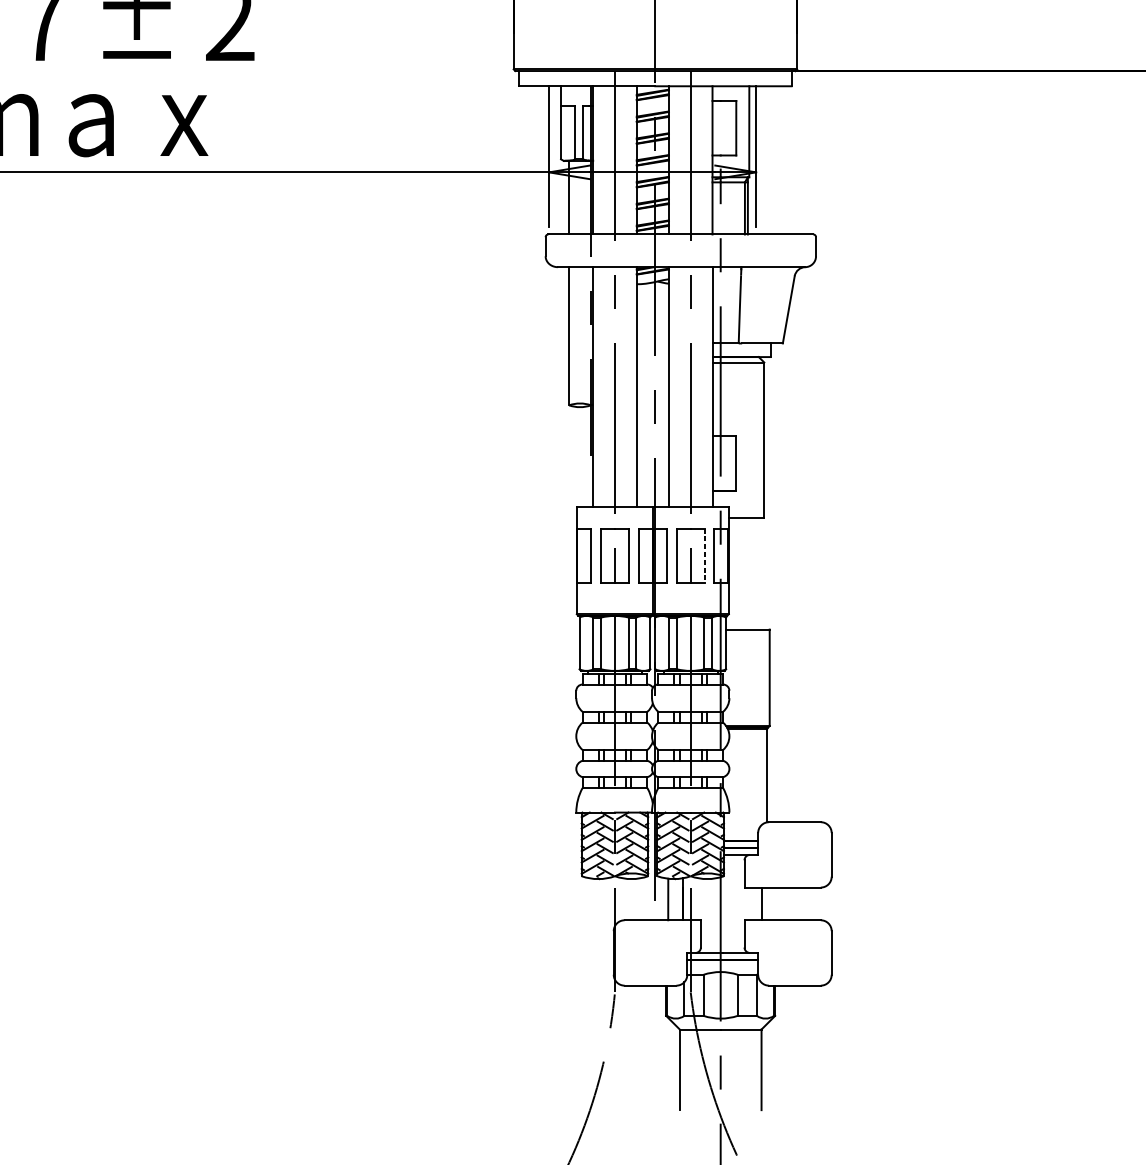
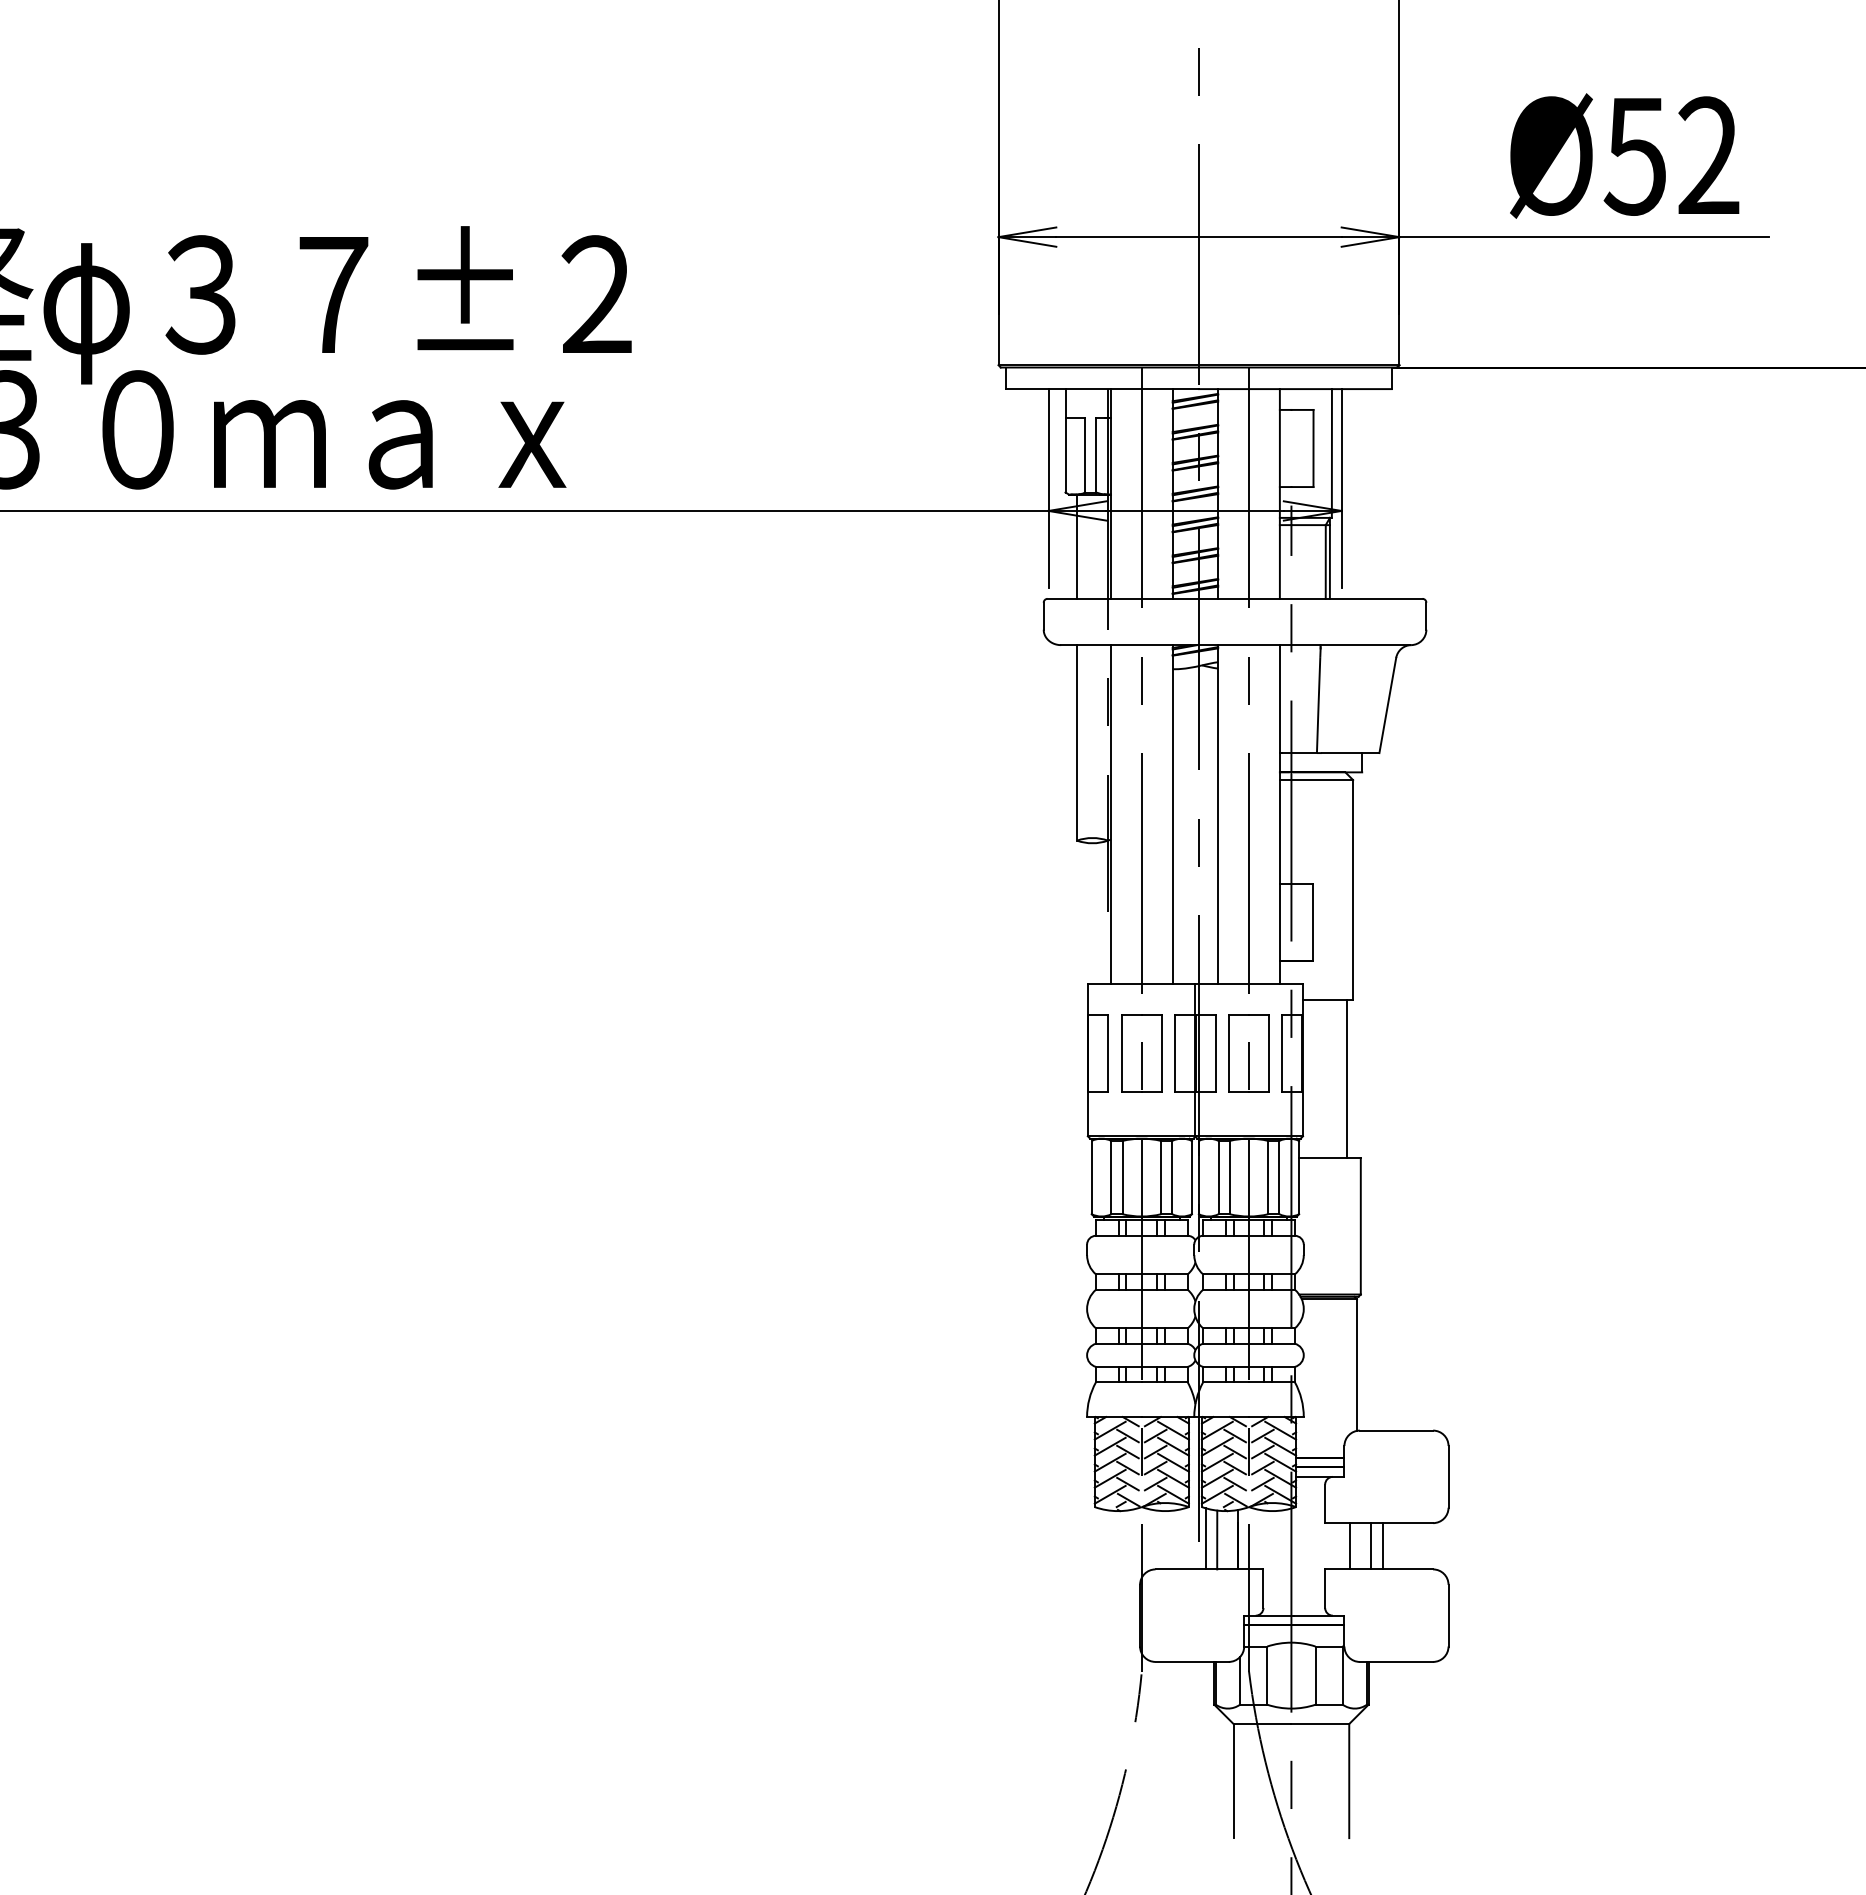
line: (705, 555) -> (1269, 1053), dashed -> solid
line: (760, 573) -> (1347, 1078), added
line: (659, 898) -> (1205, 1538), added
line: (777, 904) -> (1371, 1546), added
line: (785, 904) -> (1382, 1546), added

